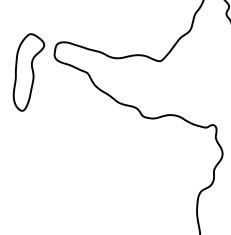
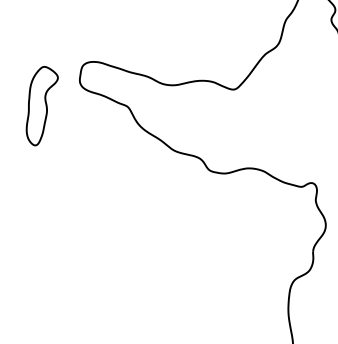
part: (28, 72) -> (41, 106), size x0.7

